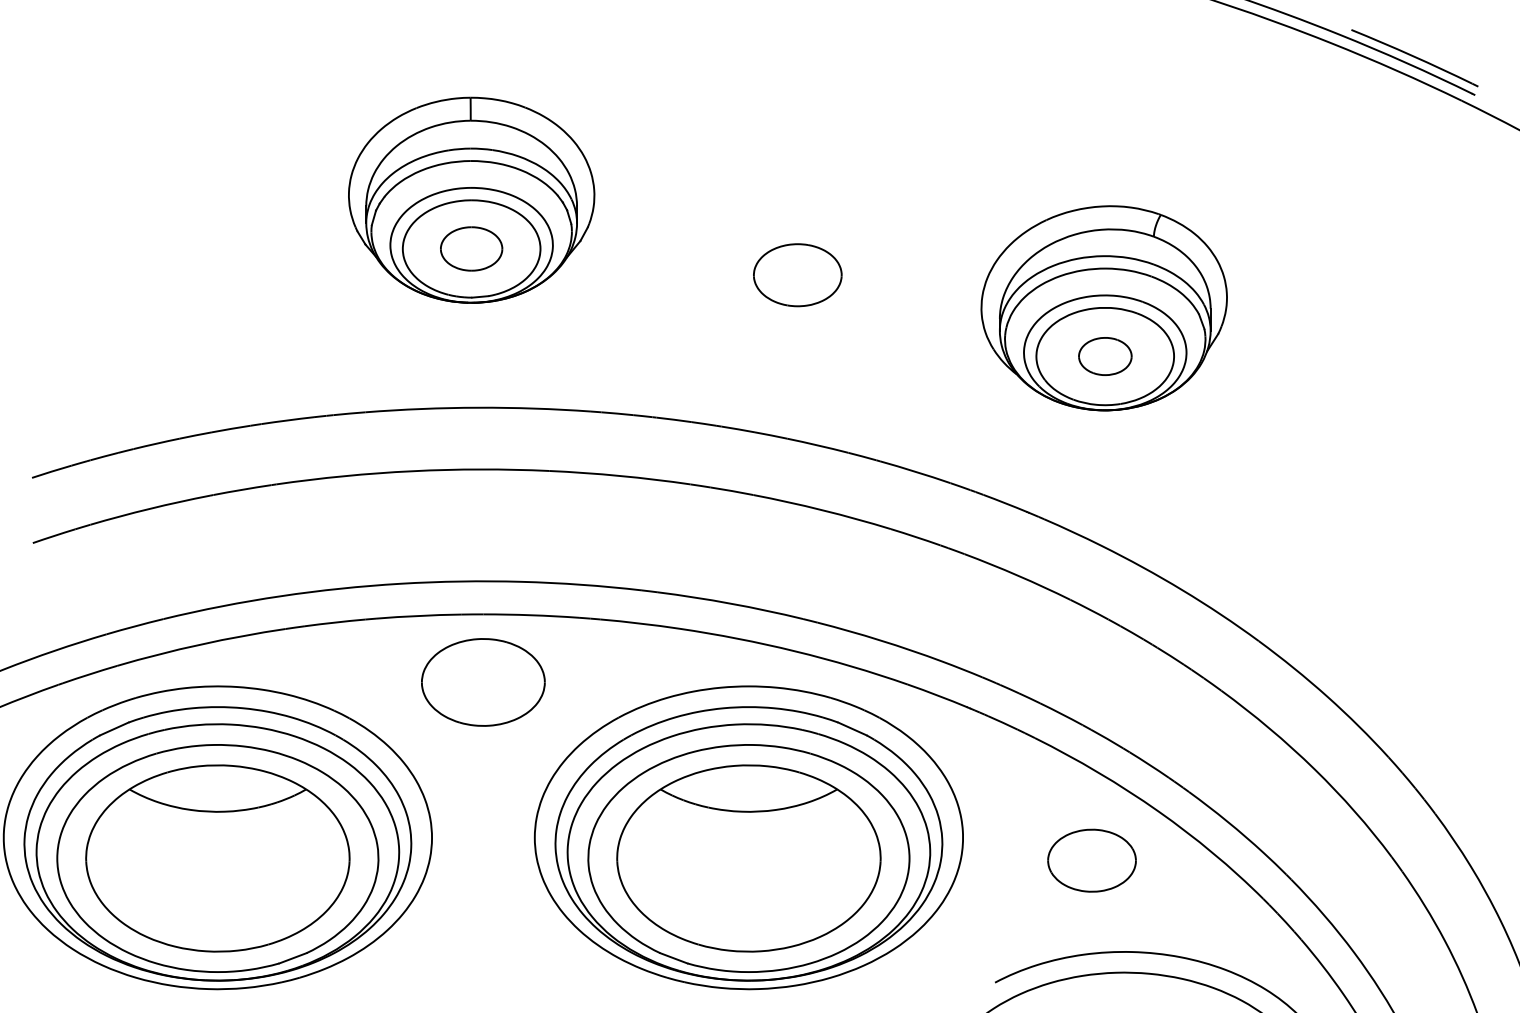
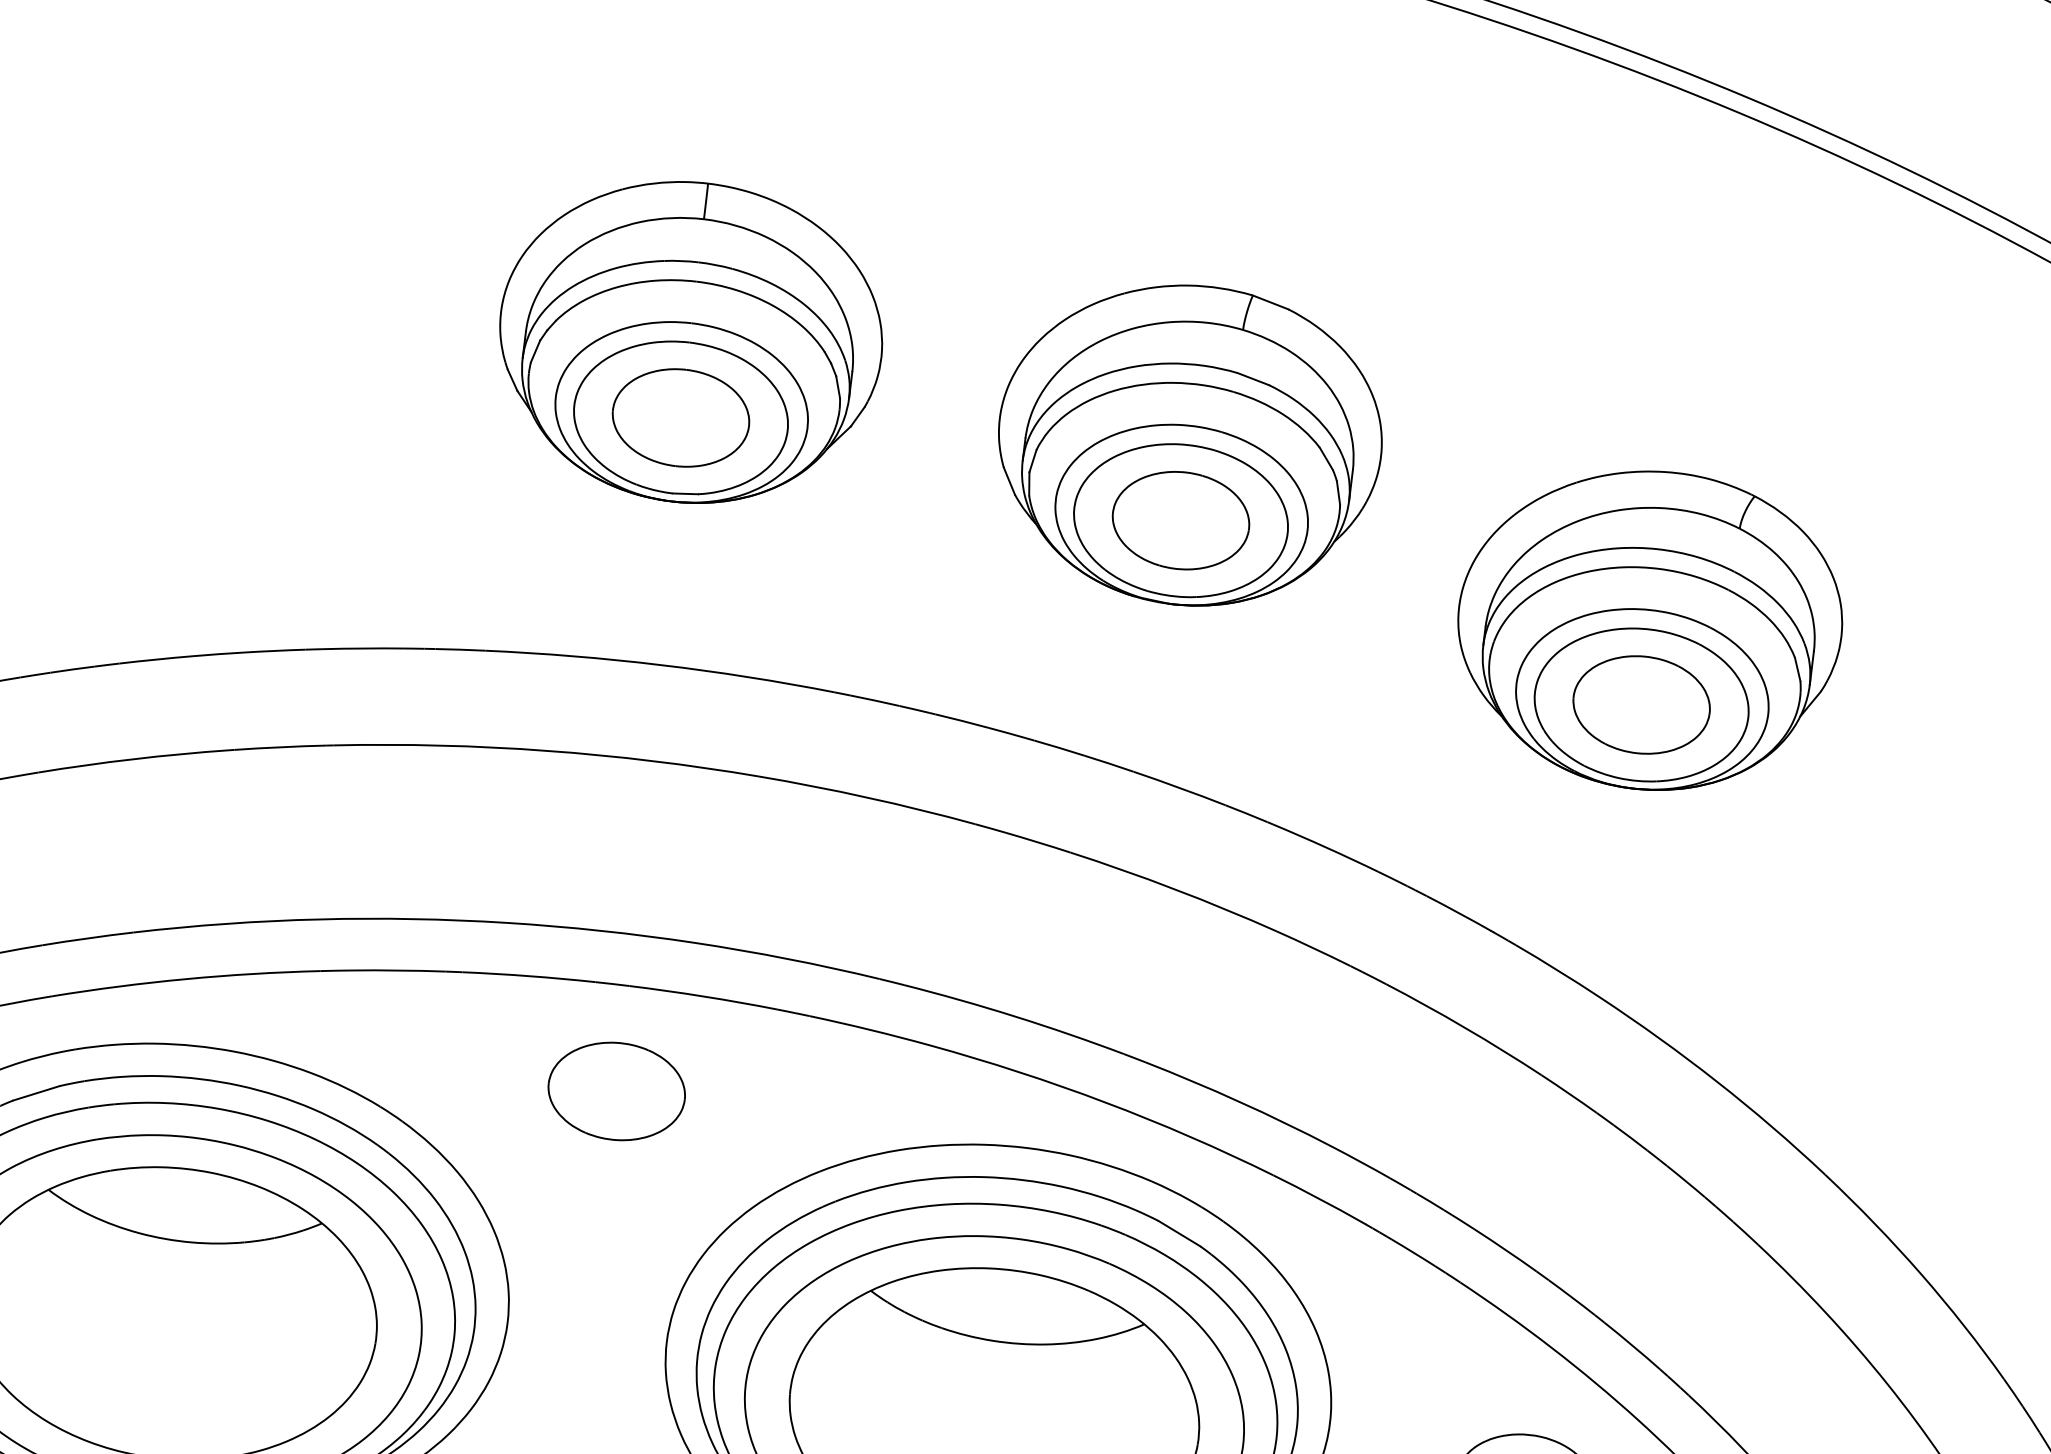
part: (796, 226) -> (1188, 444), added
part: (471, 248) -> (680, 417), size x1.43
part: (1105, 356) -> (1642, 704), size x1.67
part: (483, 682) -> (616, 1091), size x0.71

